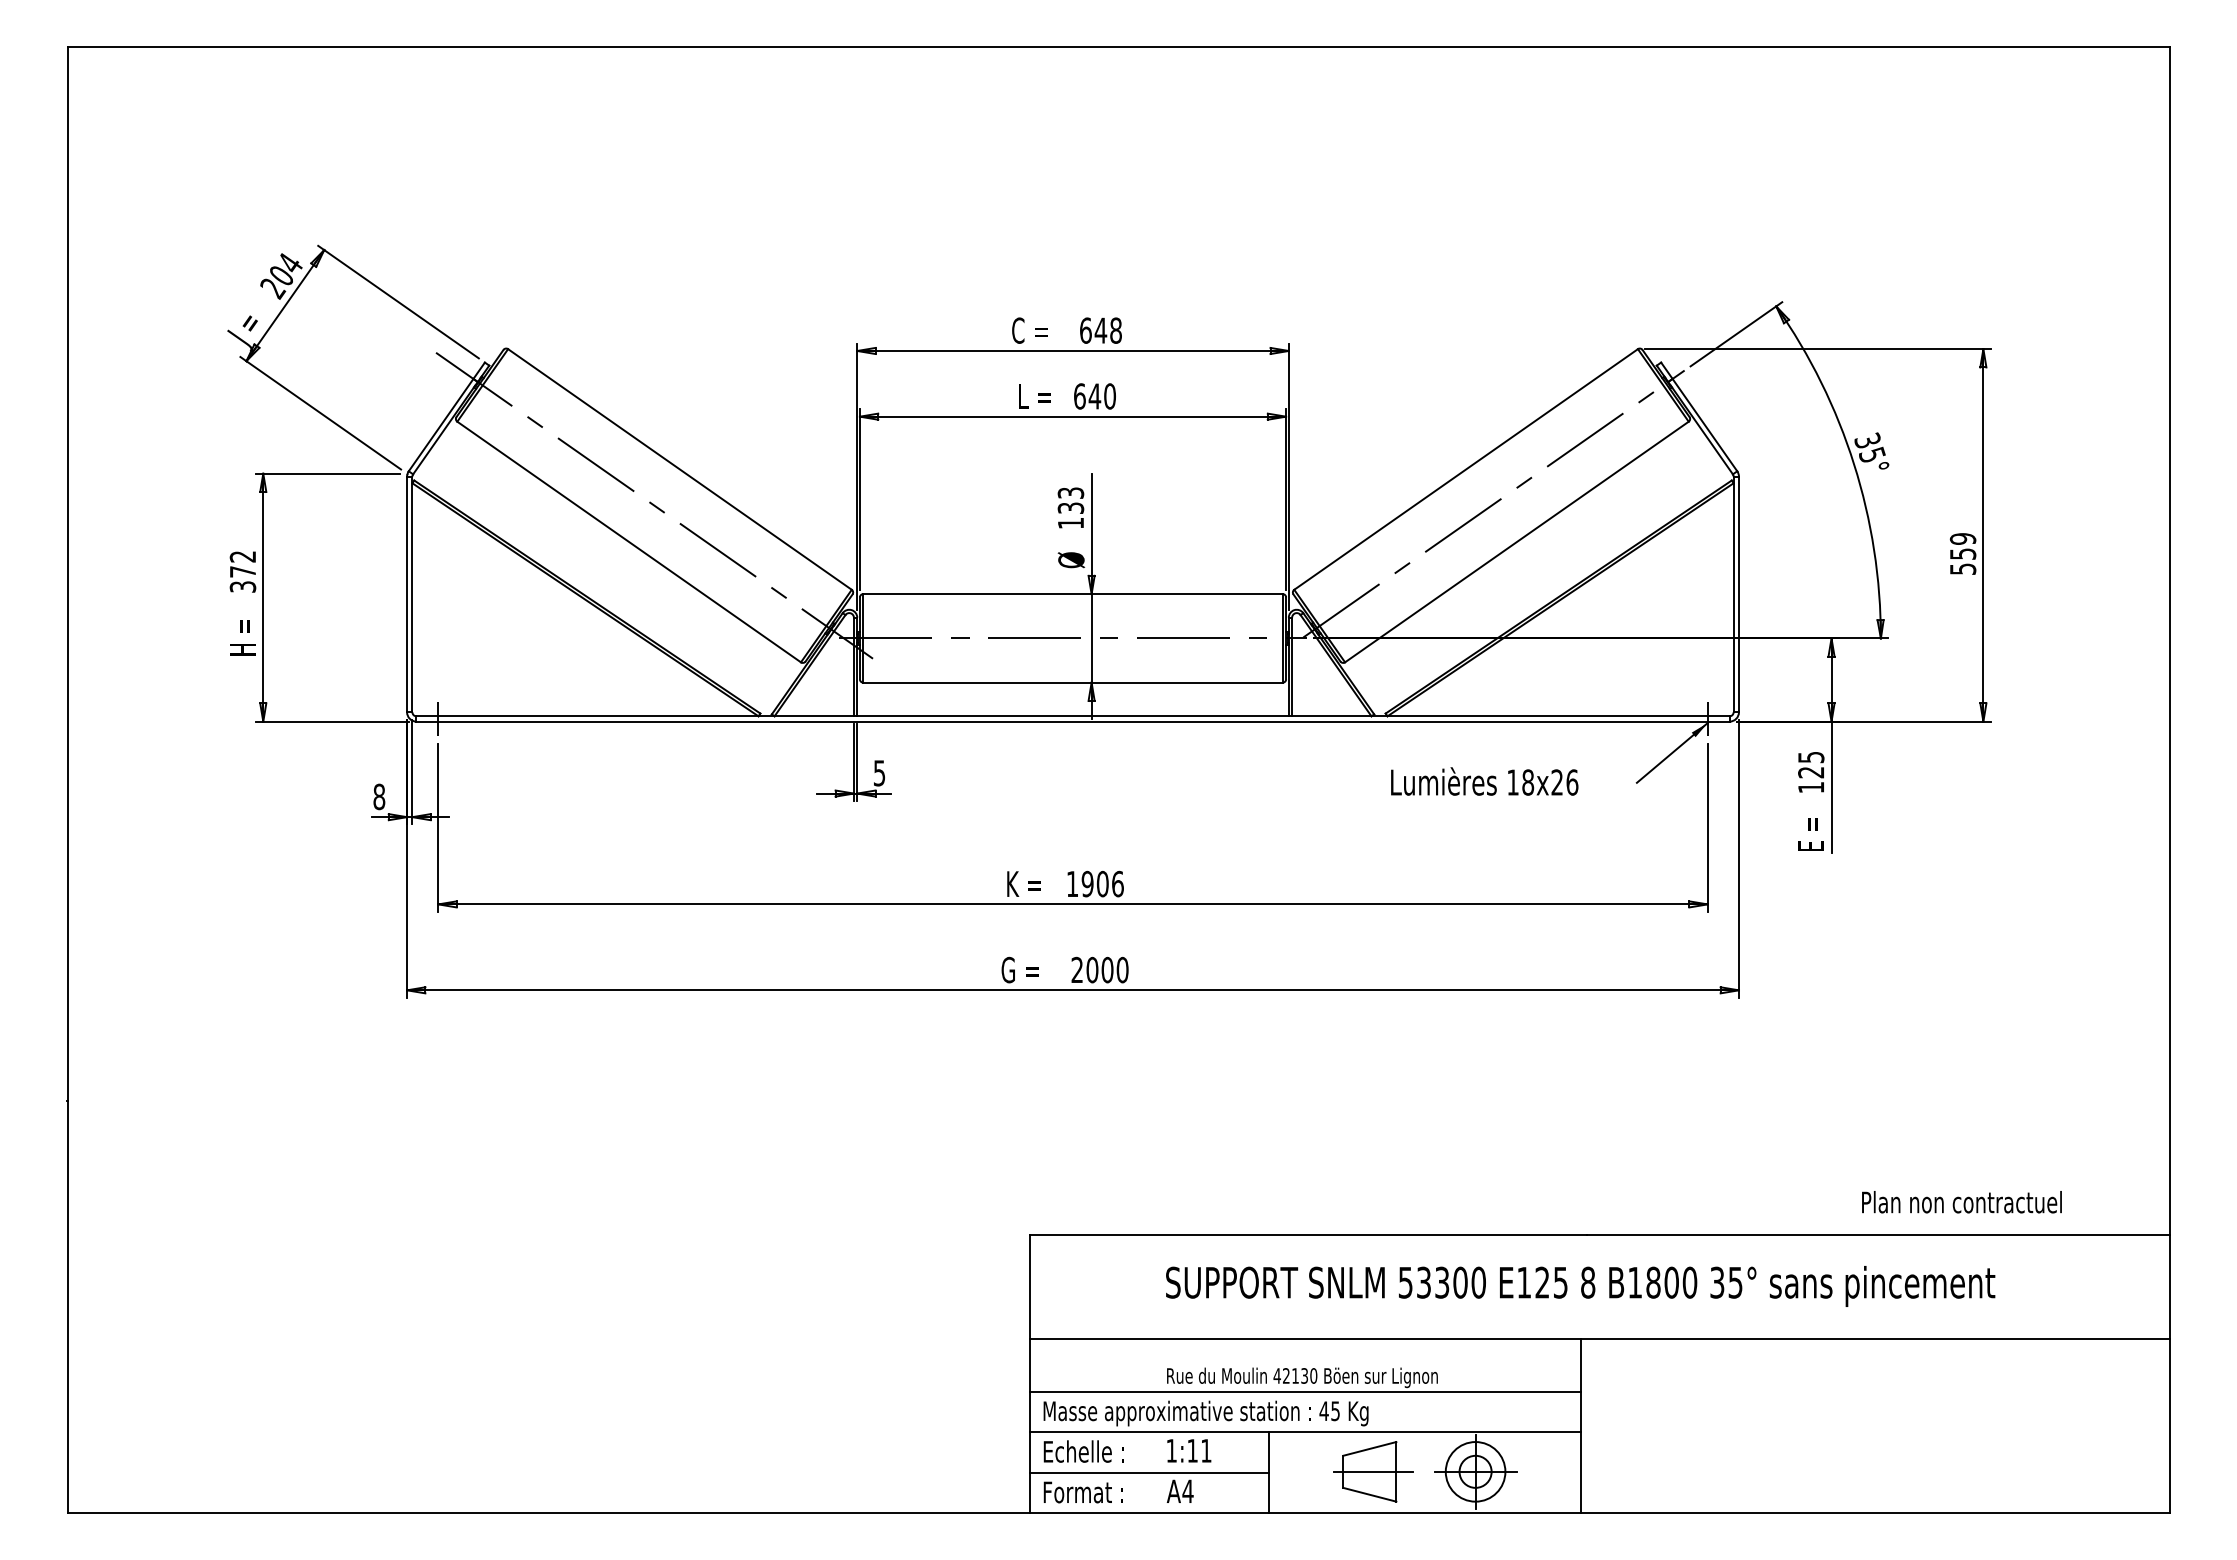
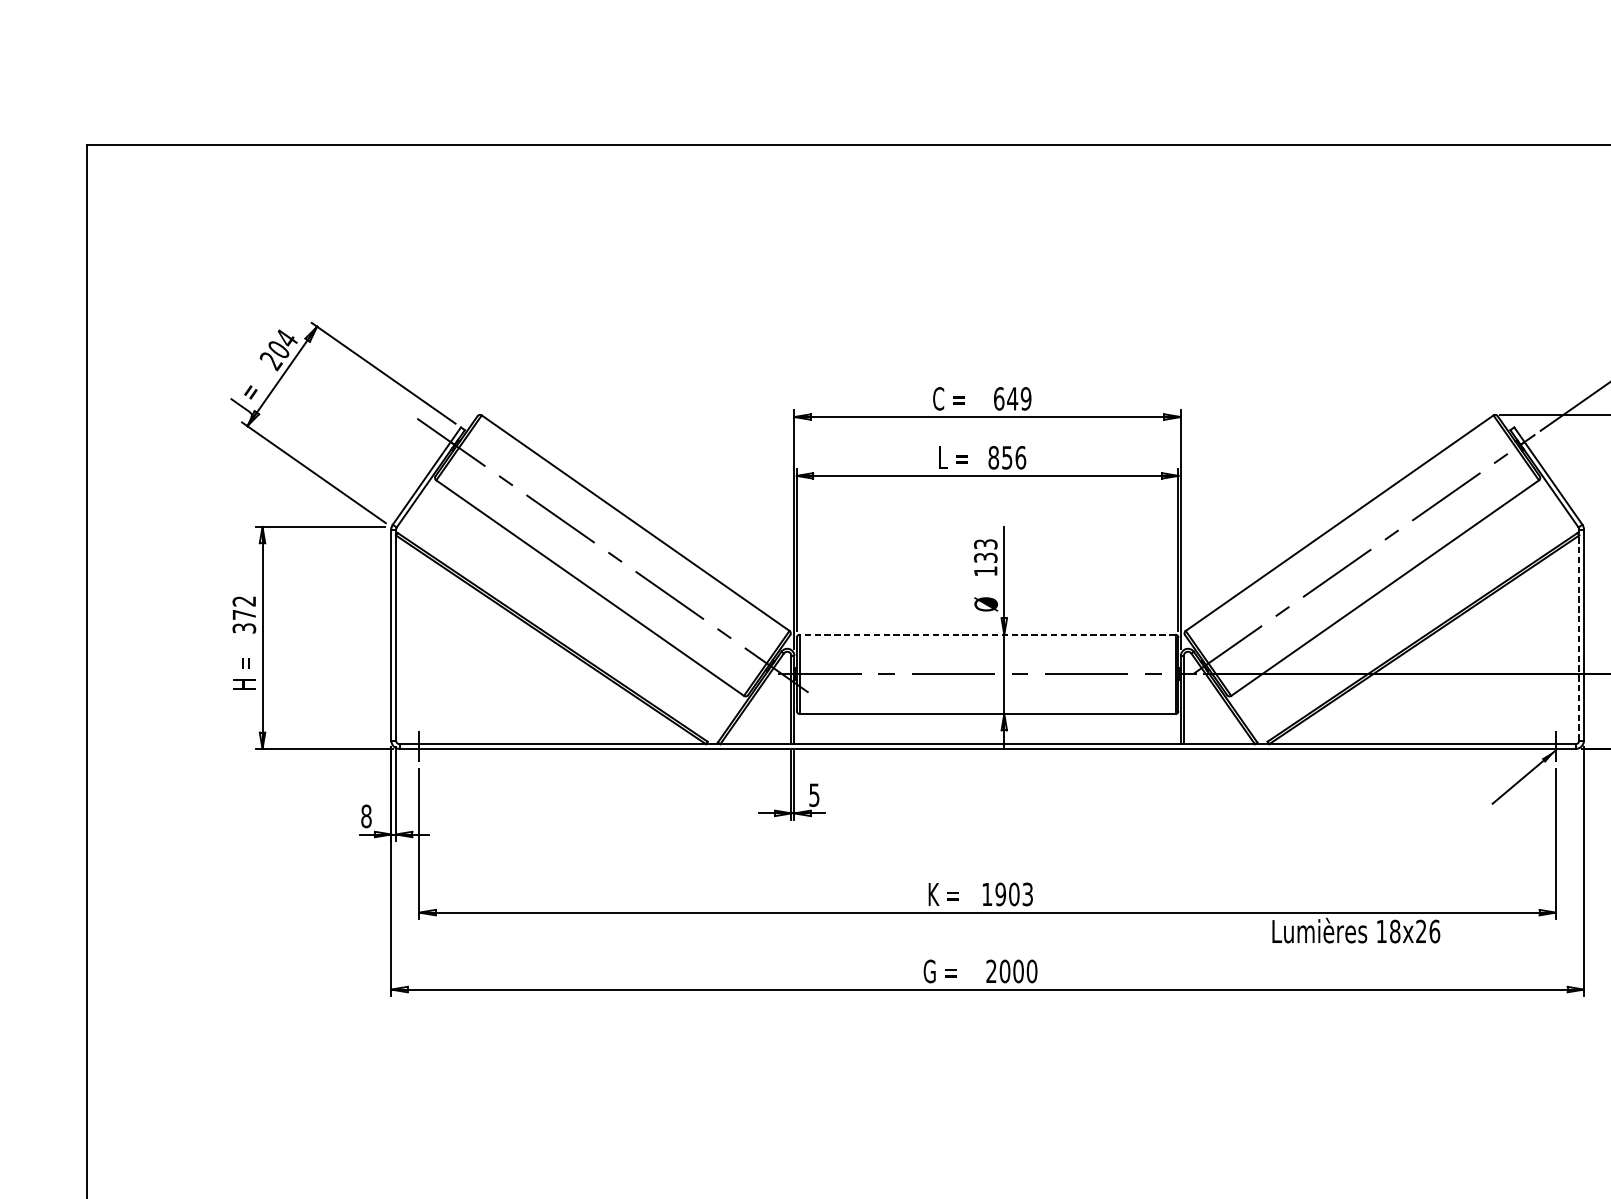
text: (1115, 330) -> (1025, 398), 648 -> 649
text: (1095, 396) -> (1007, 457), 640 -> 856
line: (1073, 594) -> (988, 635), solid -> dashed
line: (1733, 594) -> (1579, 635), solid -> dashed
text: (1484, 781) -> (1356, 930), moved
text: (1117, 883) -> (1027, 893), 1906 -> 1903

